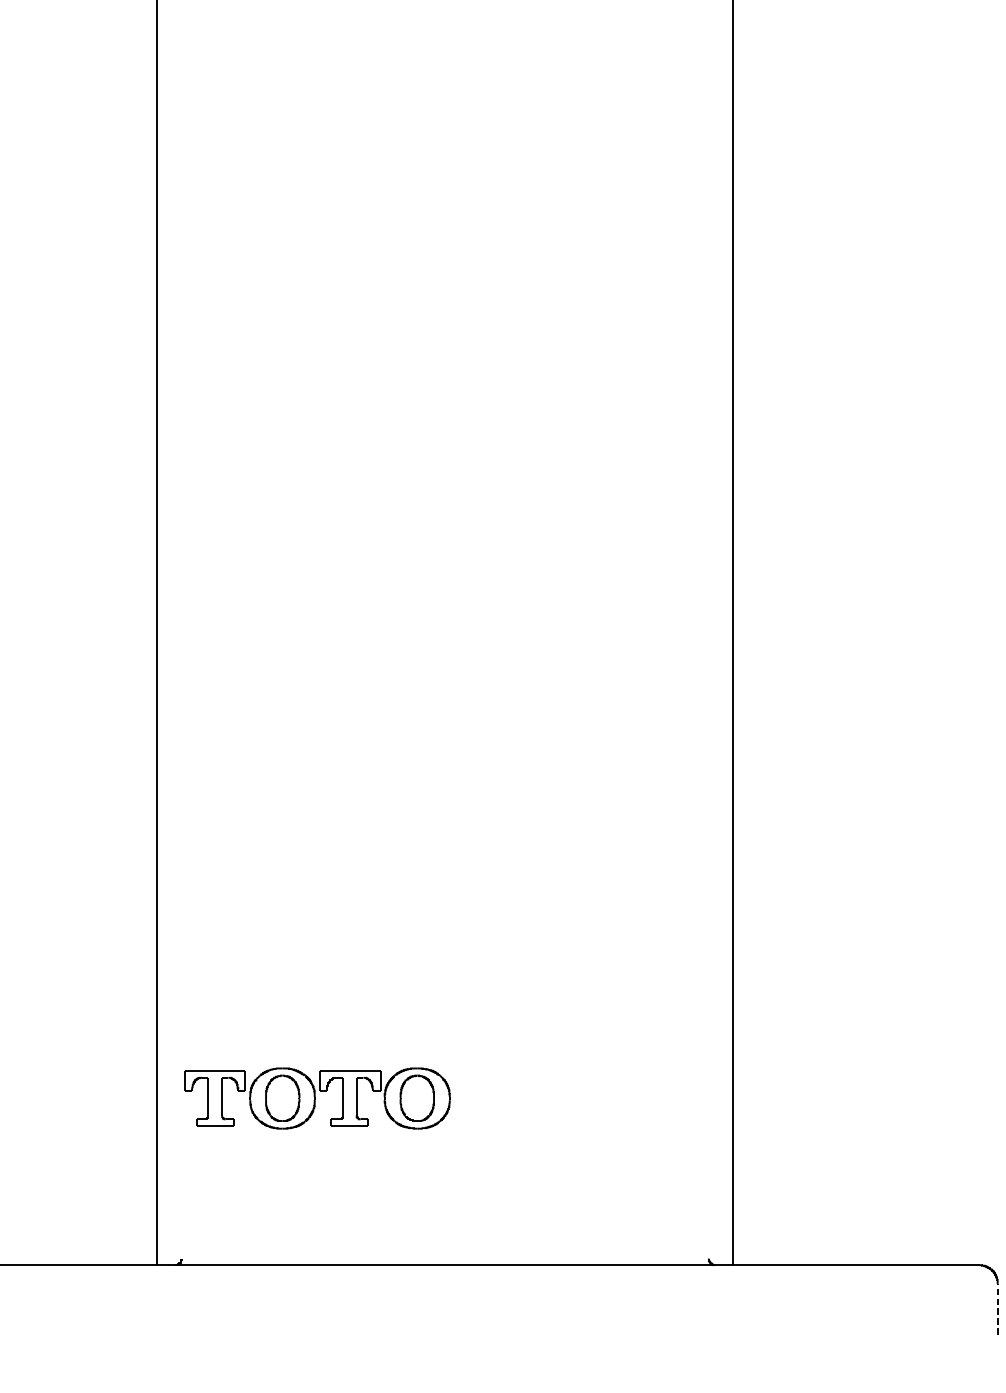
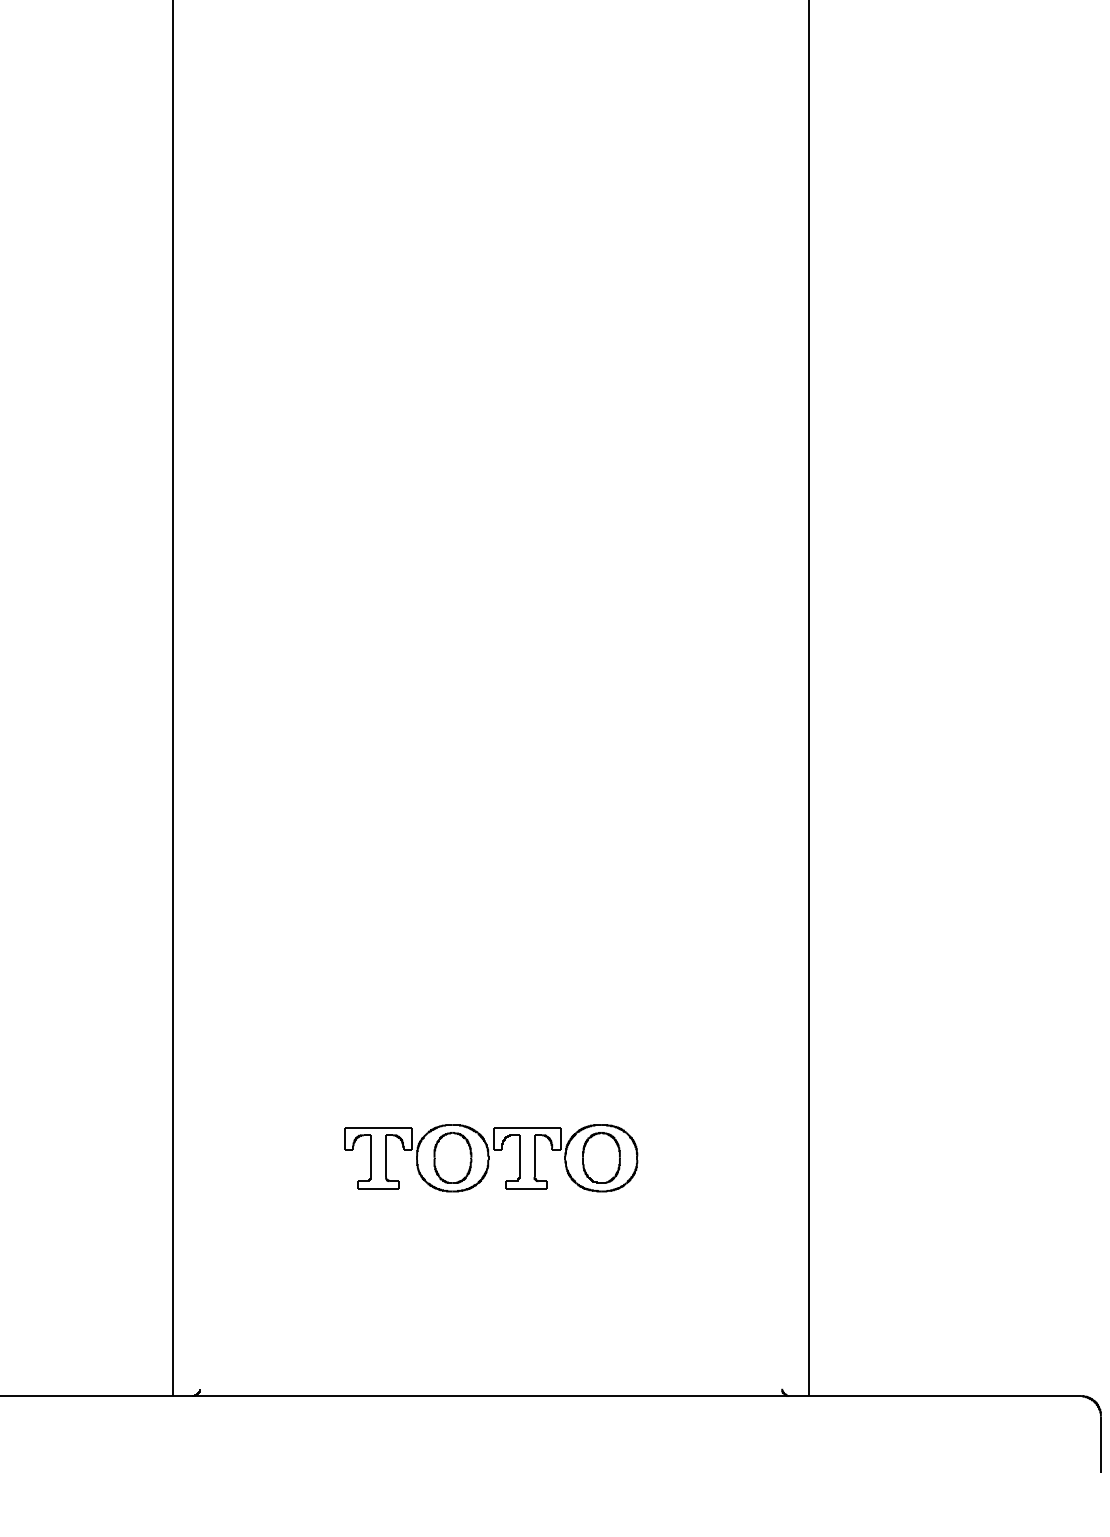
part: (317, 1098) -> (491, 1158), moved
line: (997, 1309) -> (1100, 1444), dashed -> solid

